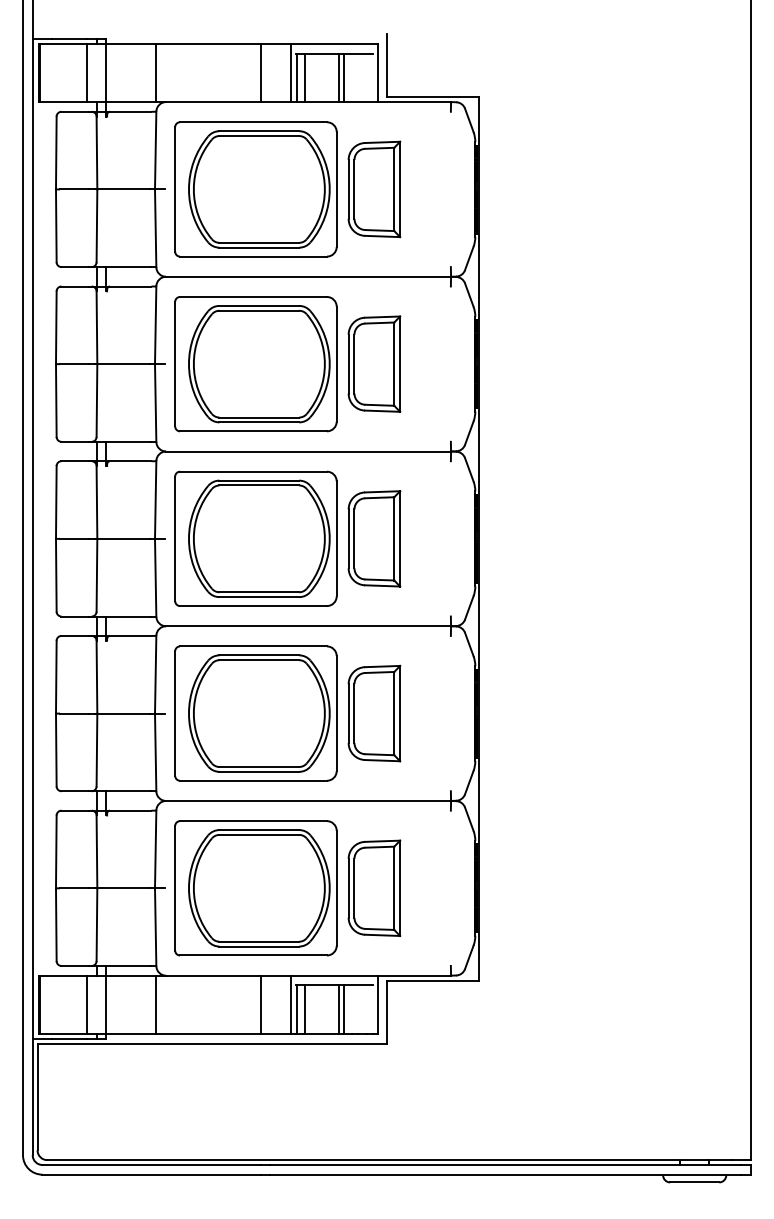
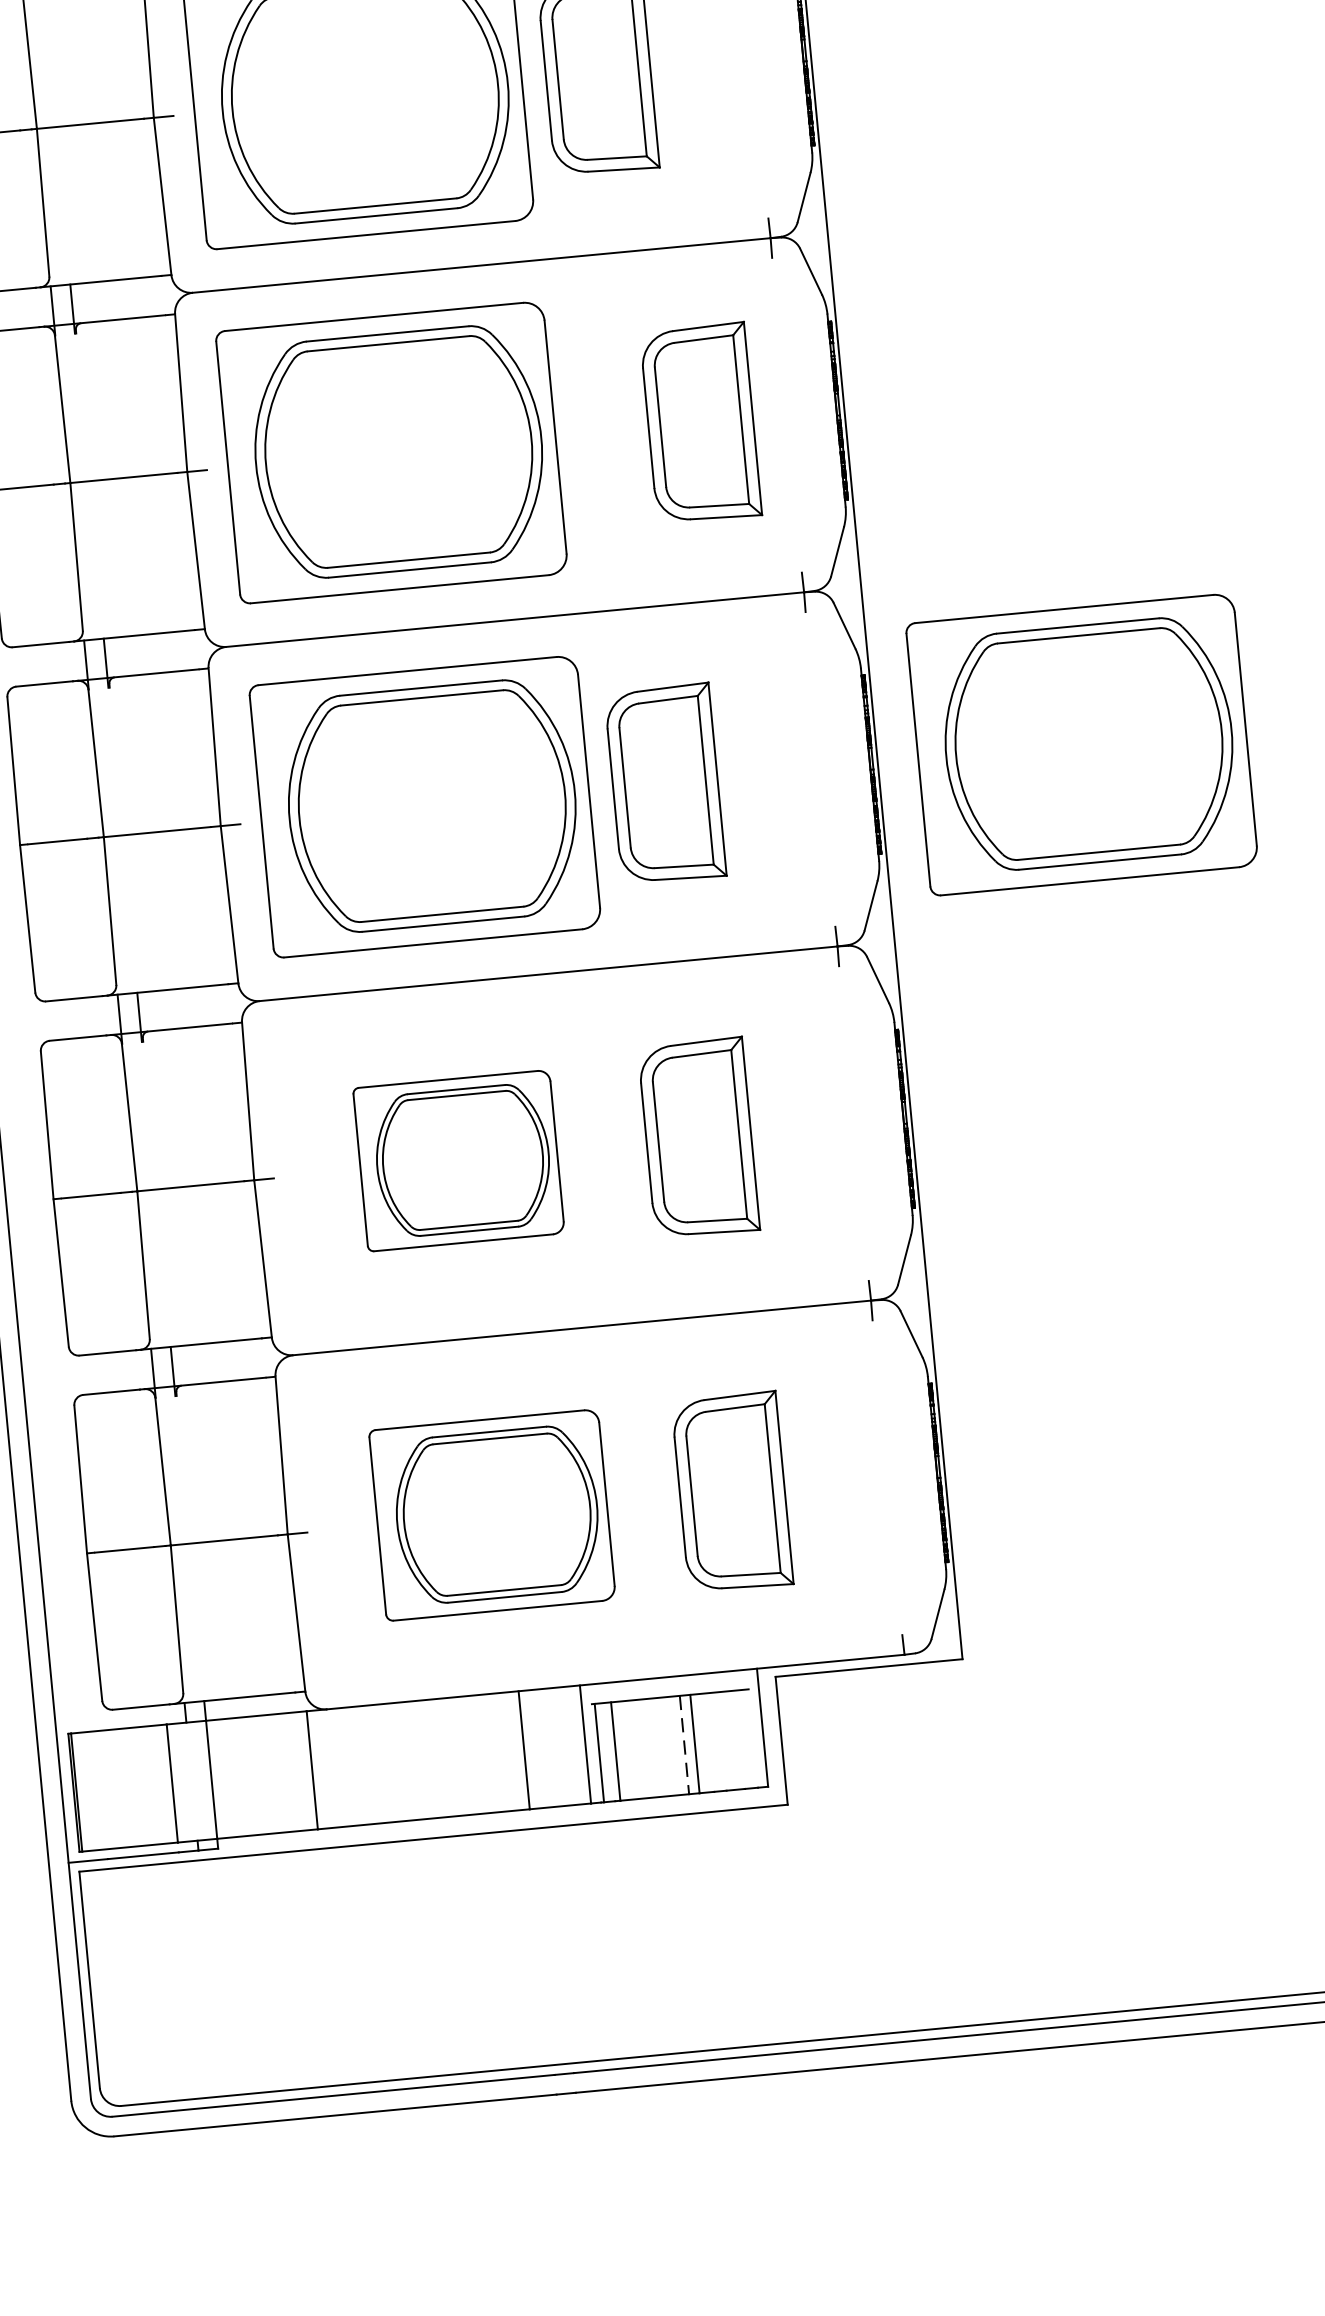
part: (374, 363) -> (700, 422), moved
part: (579, 538) -> (1081, 744), added
part: (255, 713) -> (457, 1160), size x0.6
part: (255, 888) -> (491, 1515), size x0.7
line: (339, 1010) -> (685, 1746), solid -> dashed

